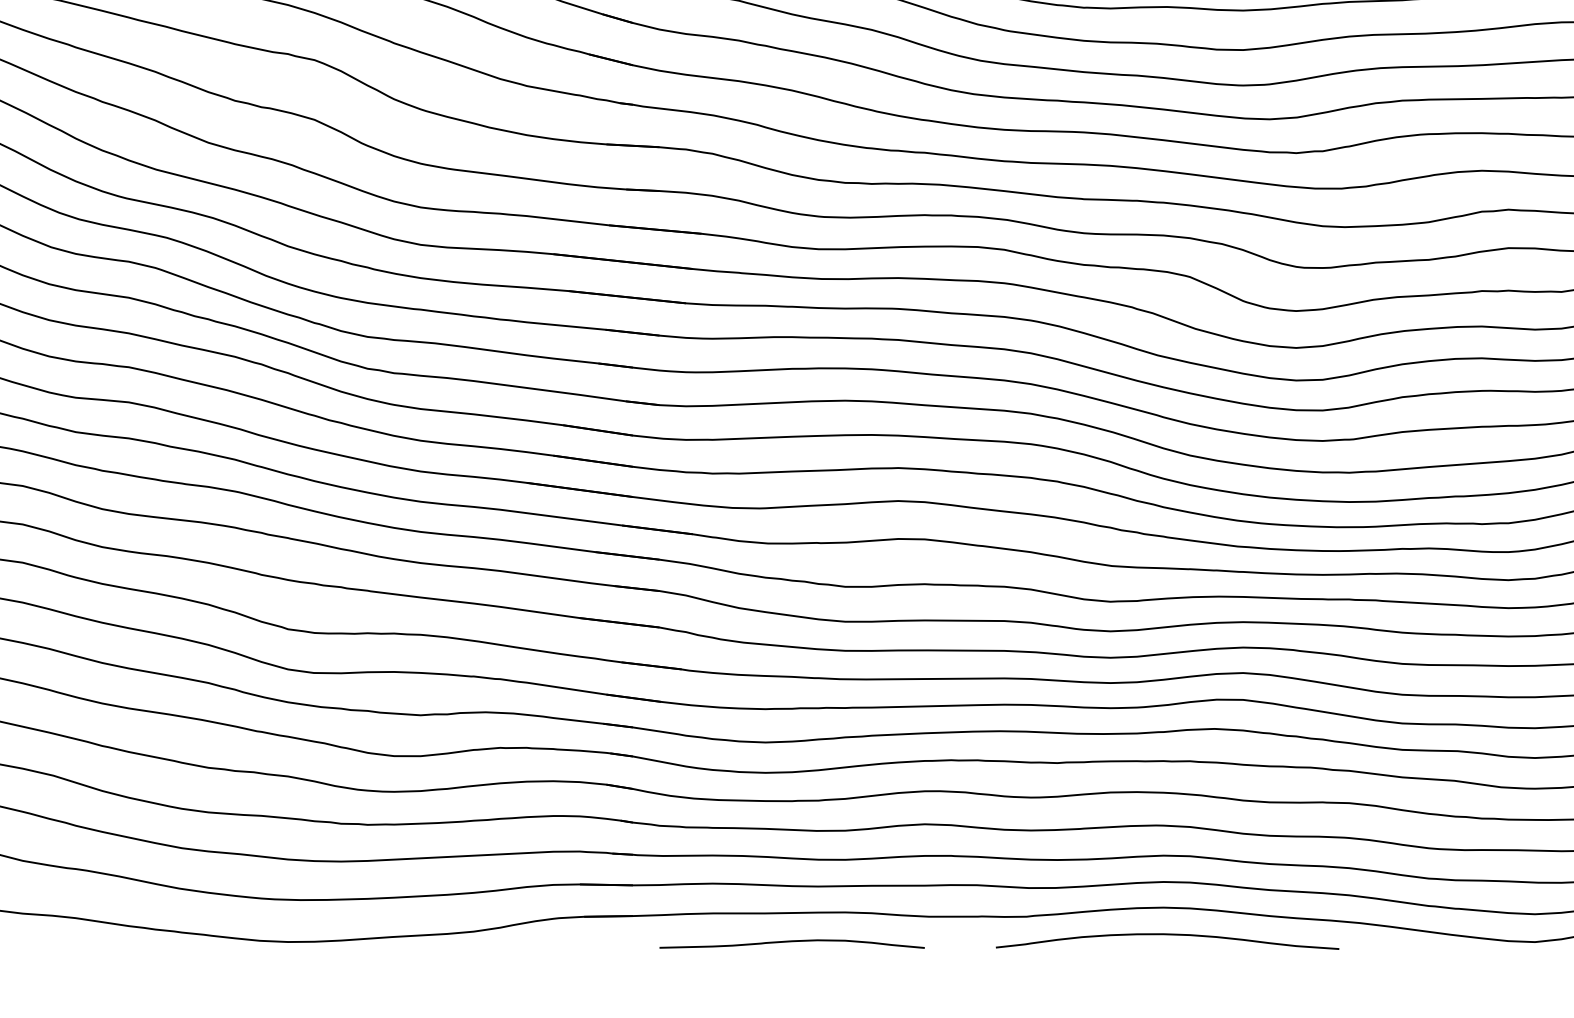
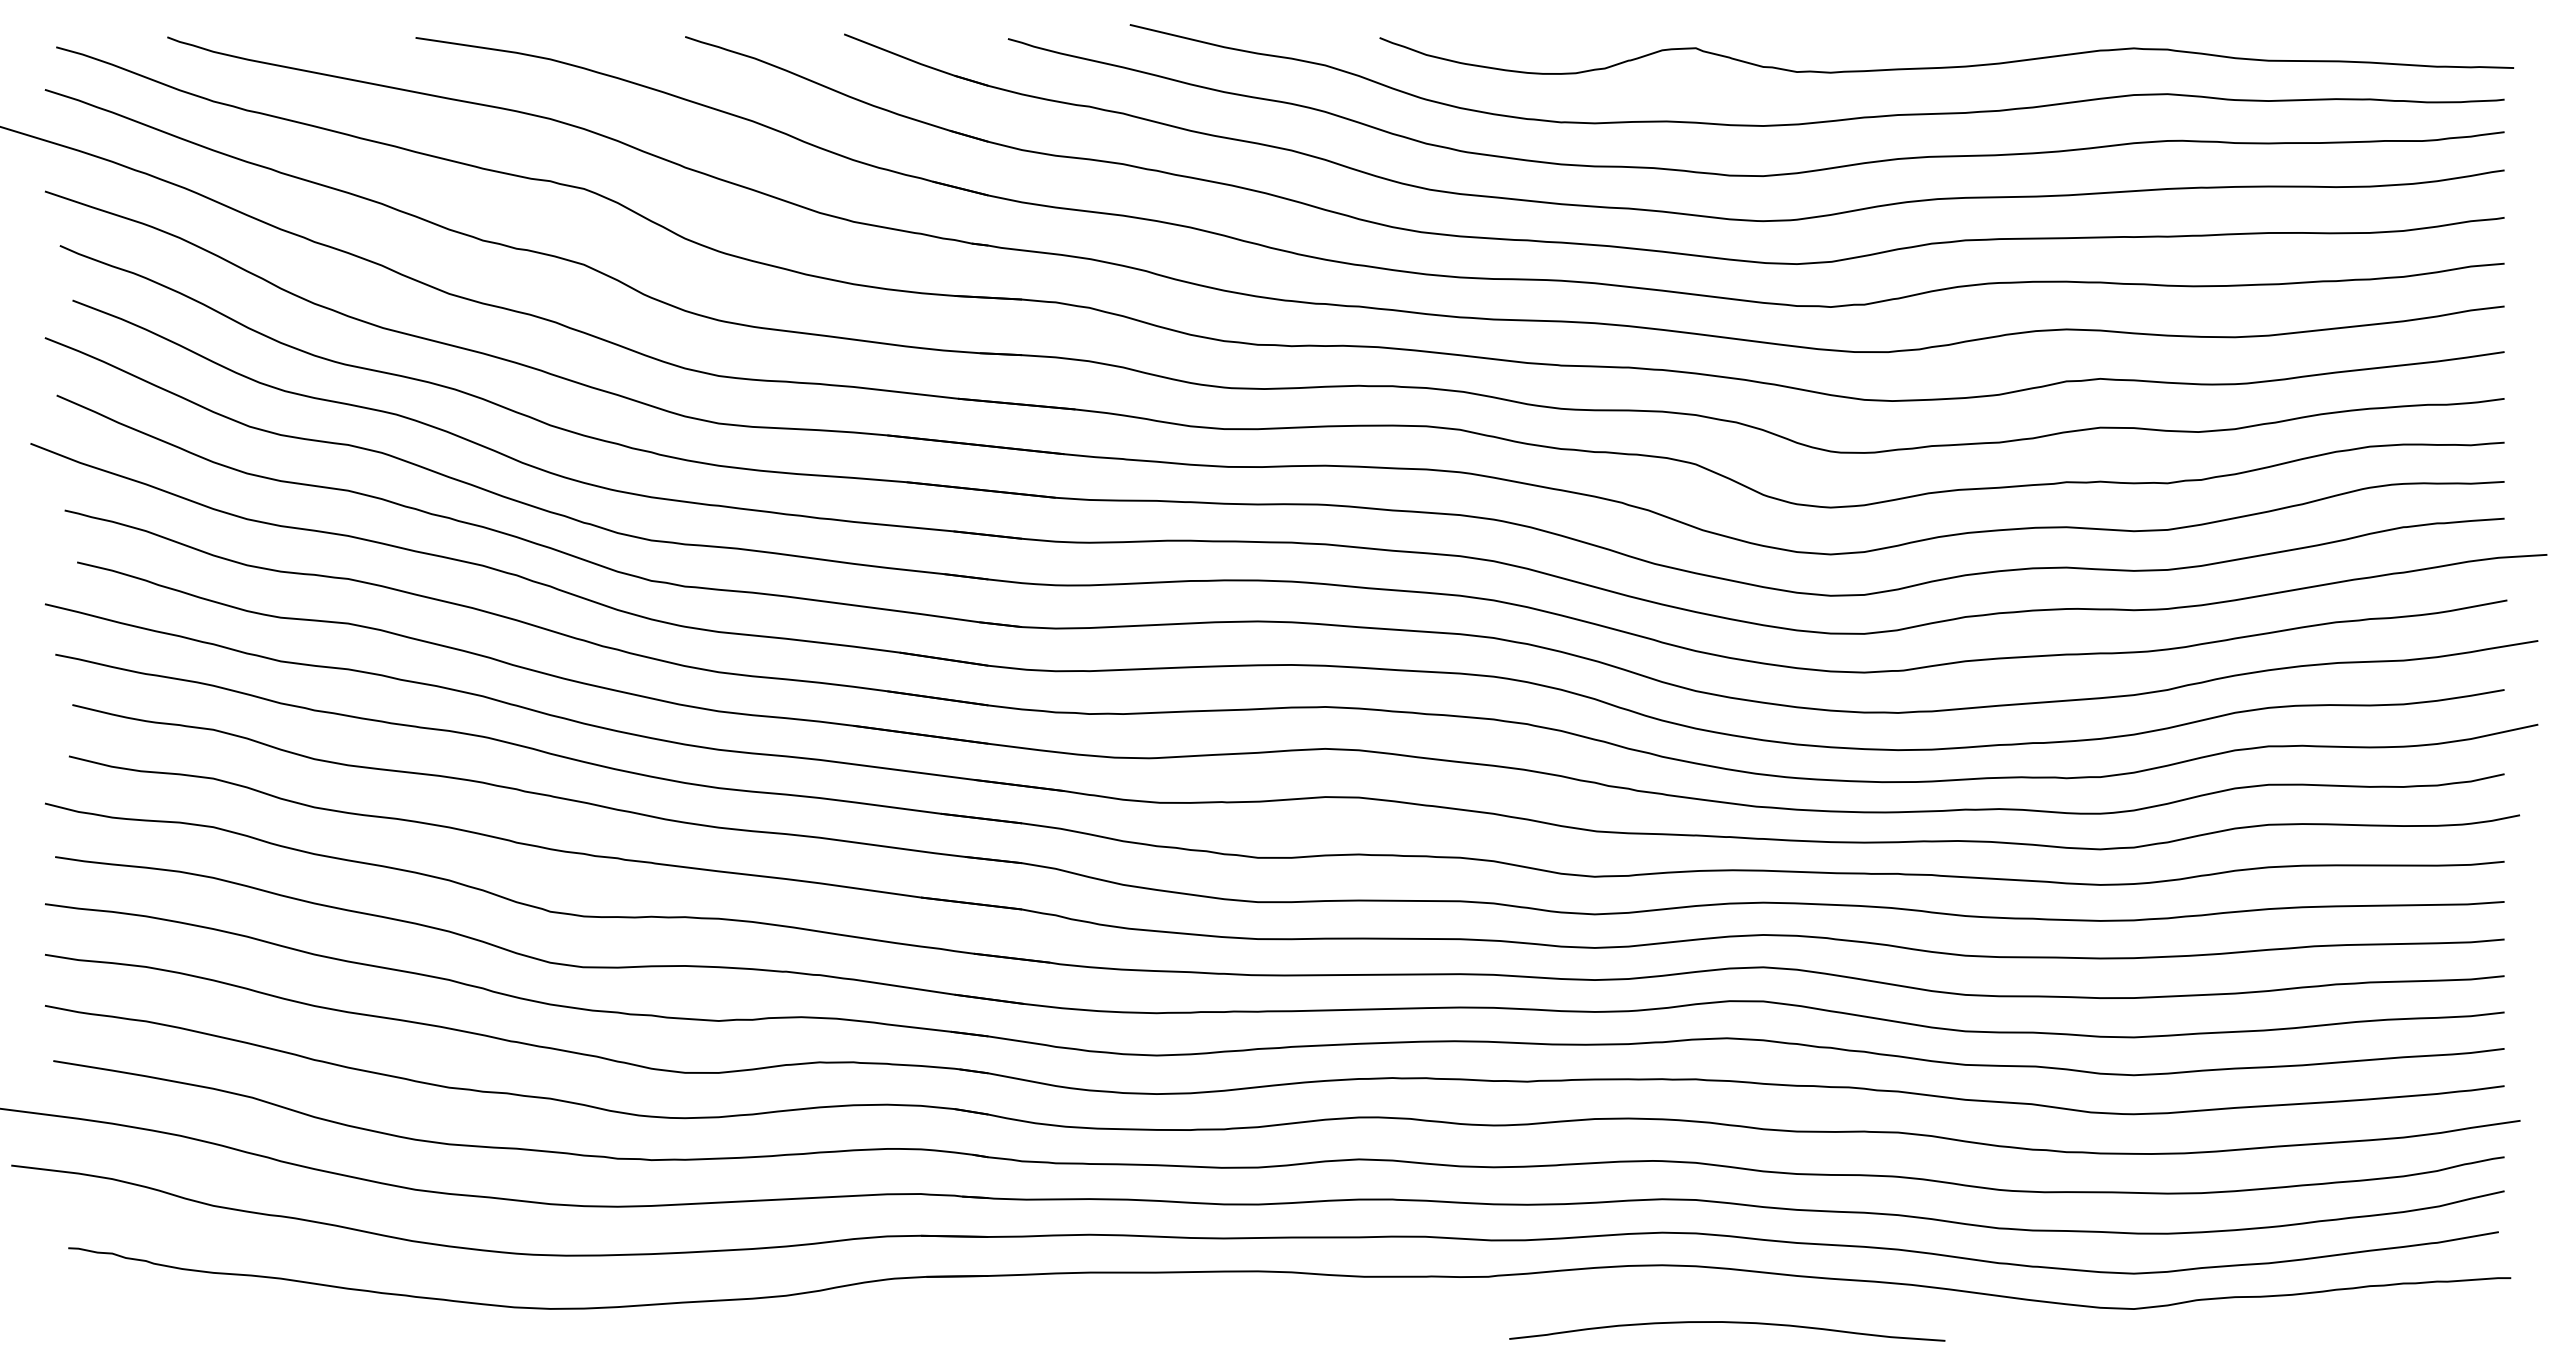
curve: (1167, 935) -> (1727, 1323), moved
curve: (792, 941) -> (1190, 1308), removed

